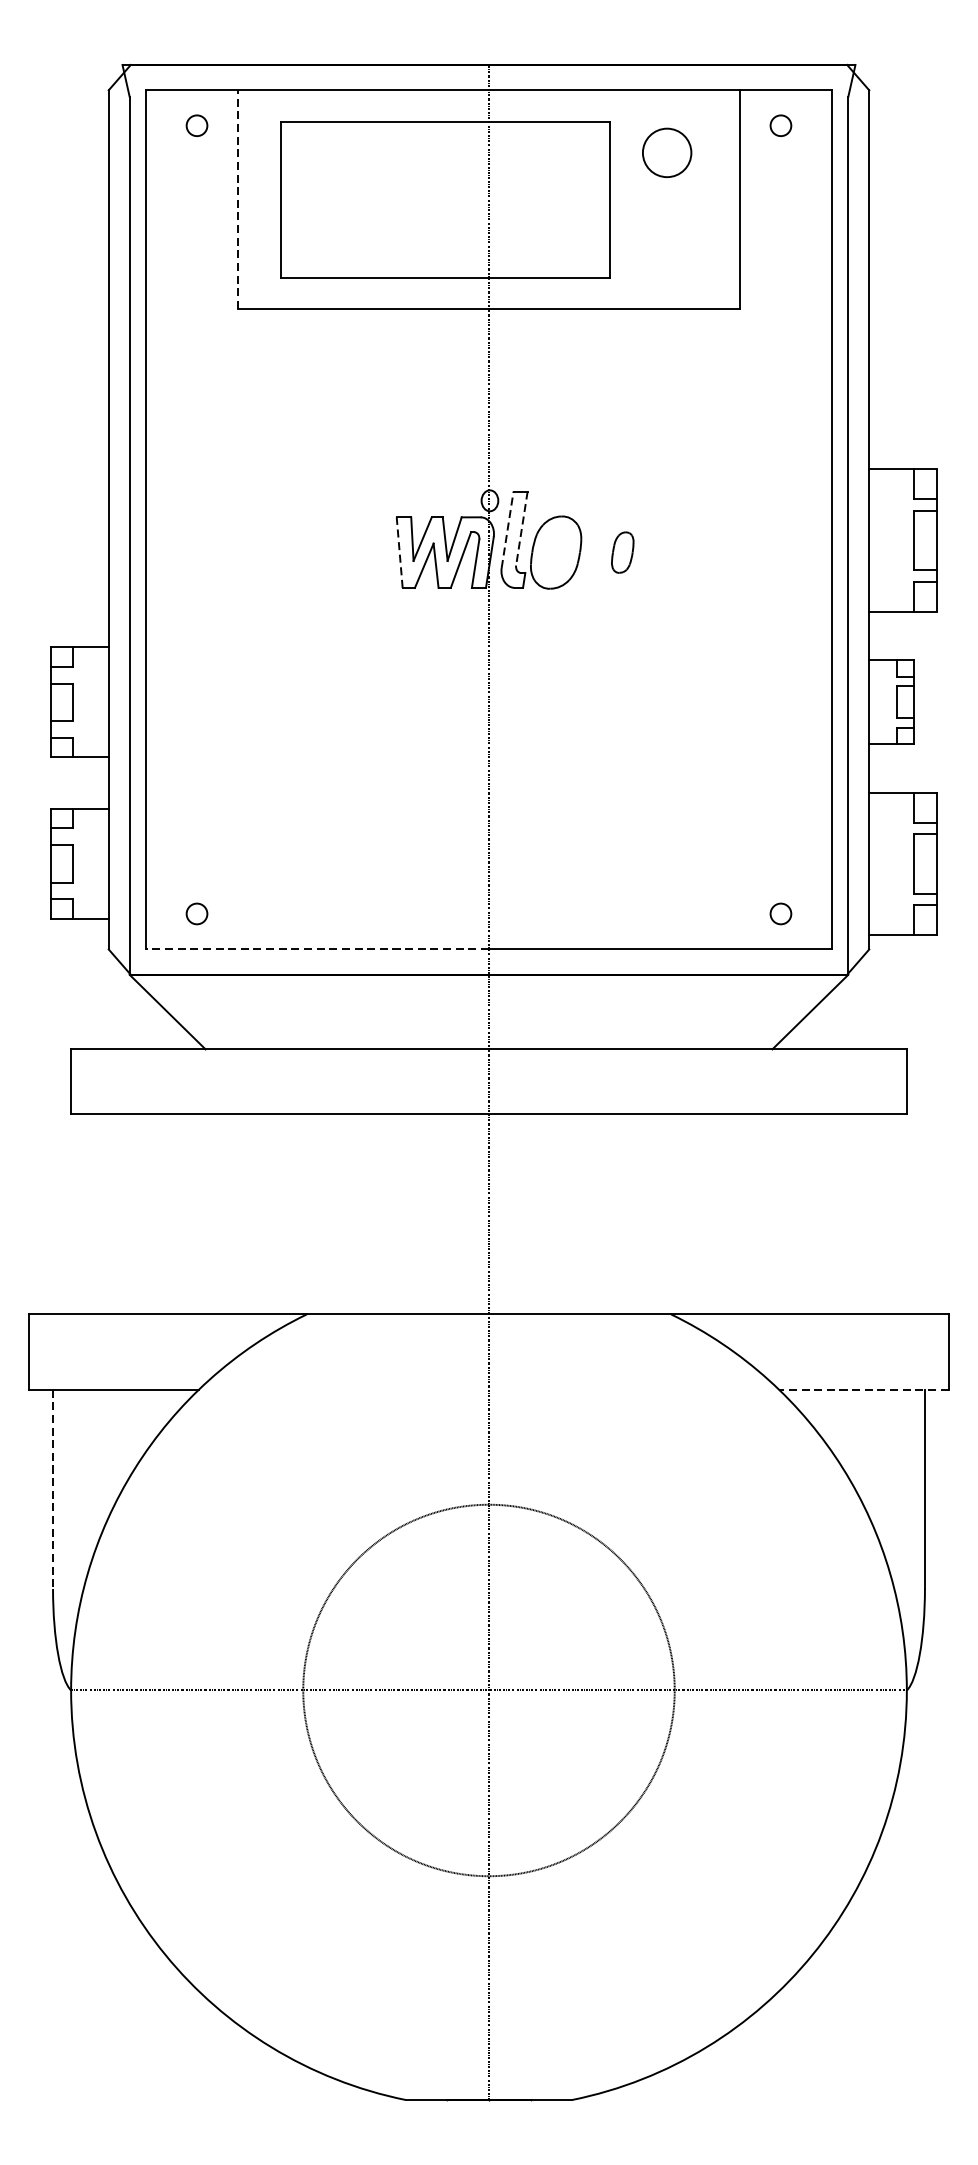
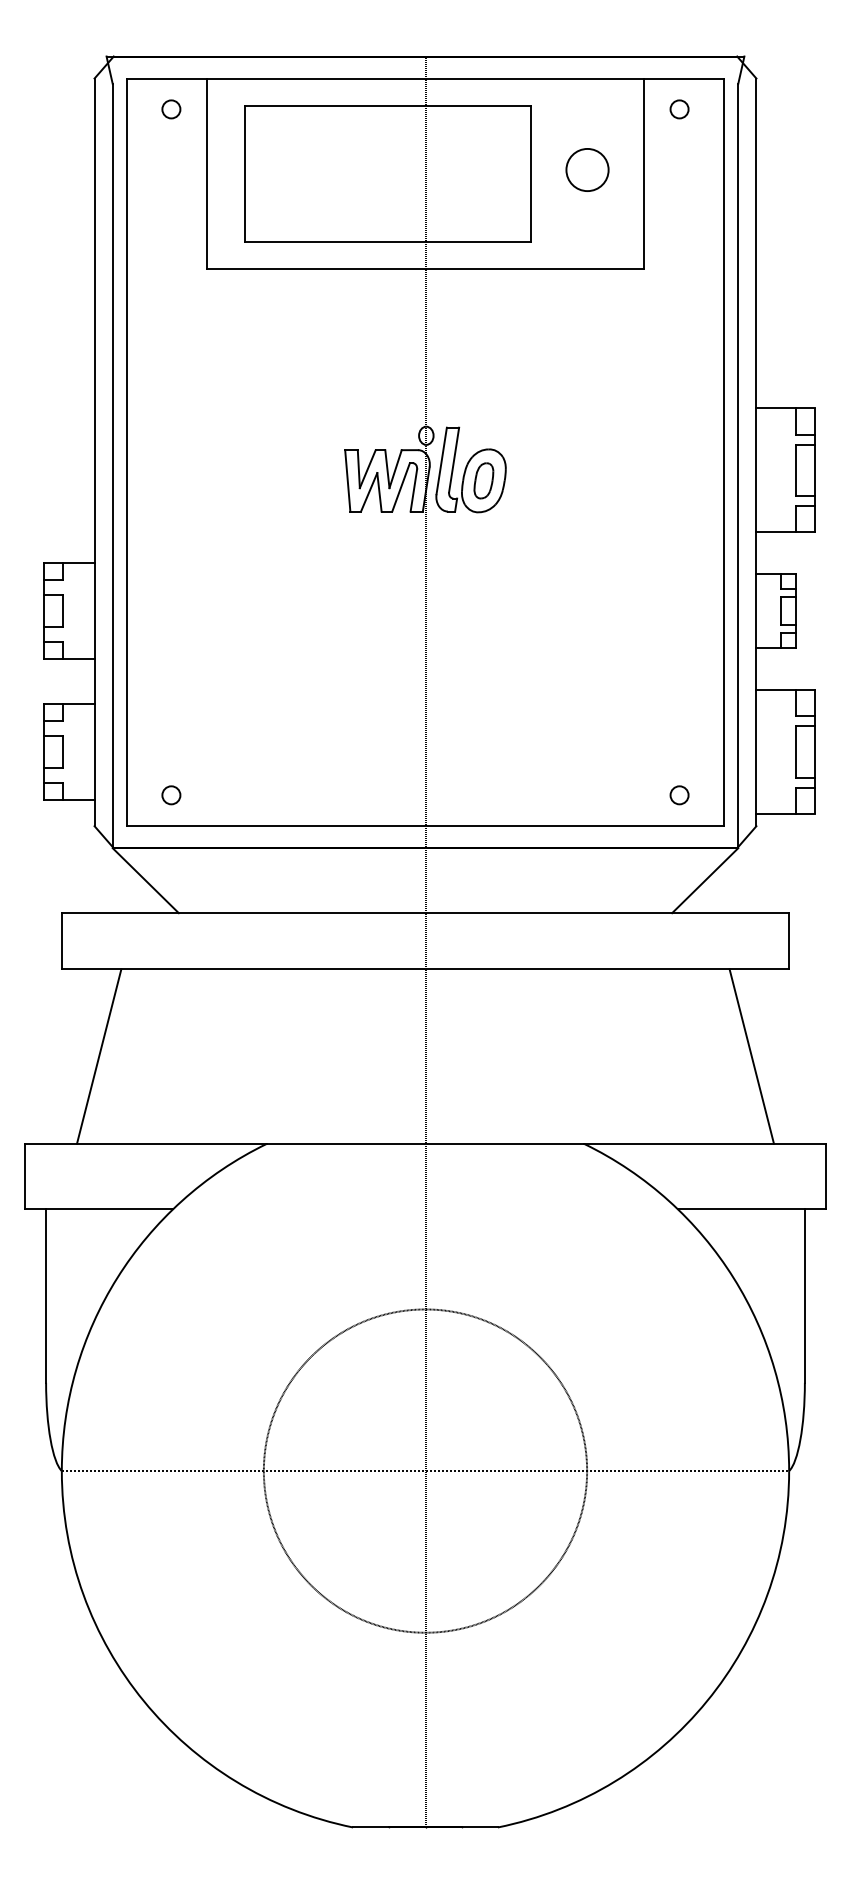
circle: (667, 152) -> (587, 169), moved
line: (237, 199) -> (206, 173), dashed -> solid
line: (522, 528) -> (454, 459), dashed -> solid
line: (507, 529) -> (441, 460), dashed -> solid
line: (399, 552) -> (347, 480), dashed -> solid
part: (622, 552) -> (483, 480), moved
line: (316, 949) -> (275, 826), dashed -> solid
line: (114, 1214) -> (99, 1056), added
line: (863, 1214) -> (751, 1056), added
line: (863, 1389) -> (751, 1209), dashed -> solid
line: (53, 1489) -> (46, 1296), dashed -> solid

